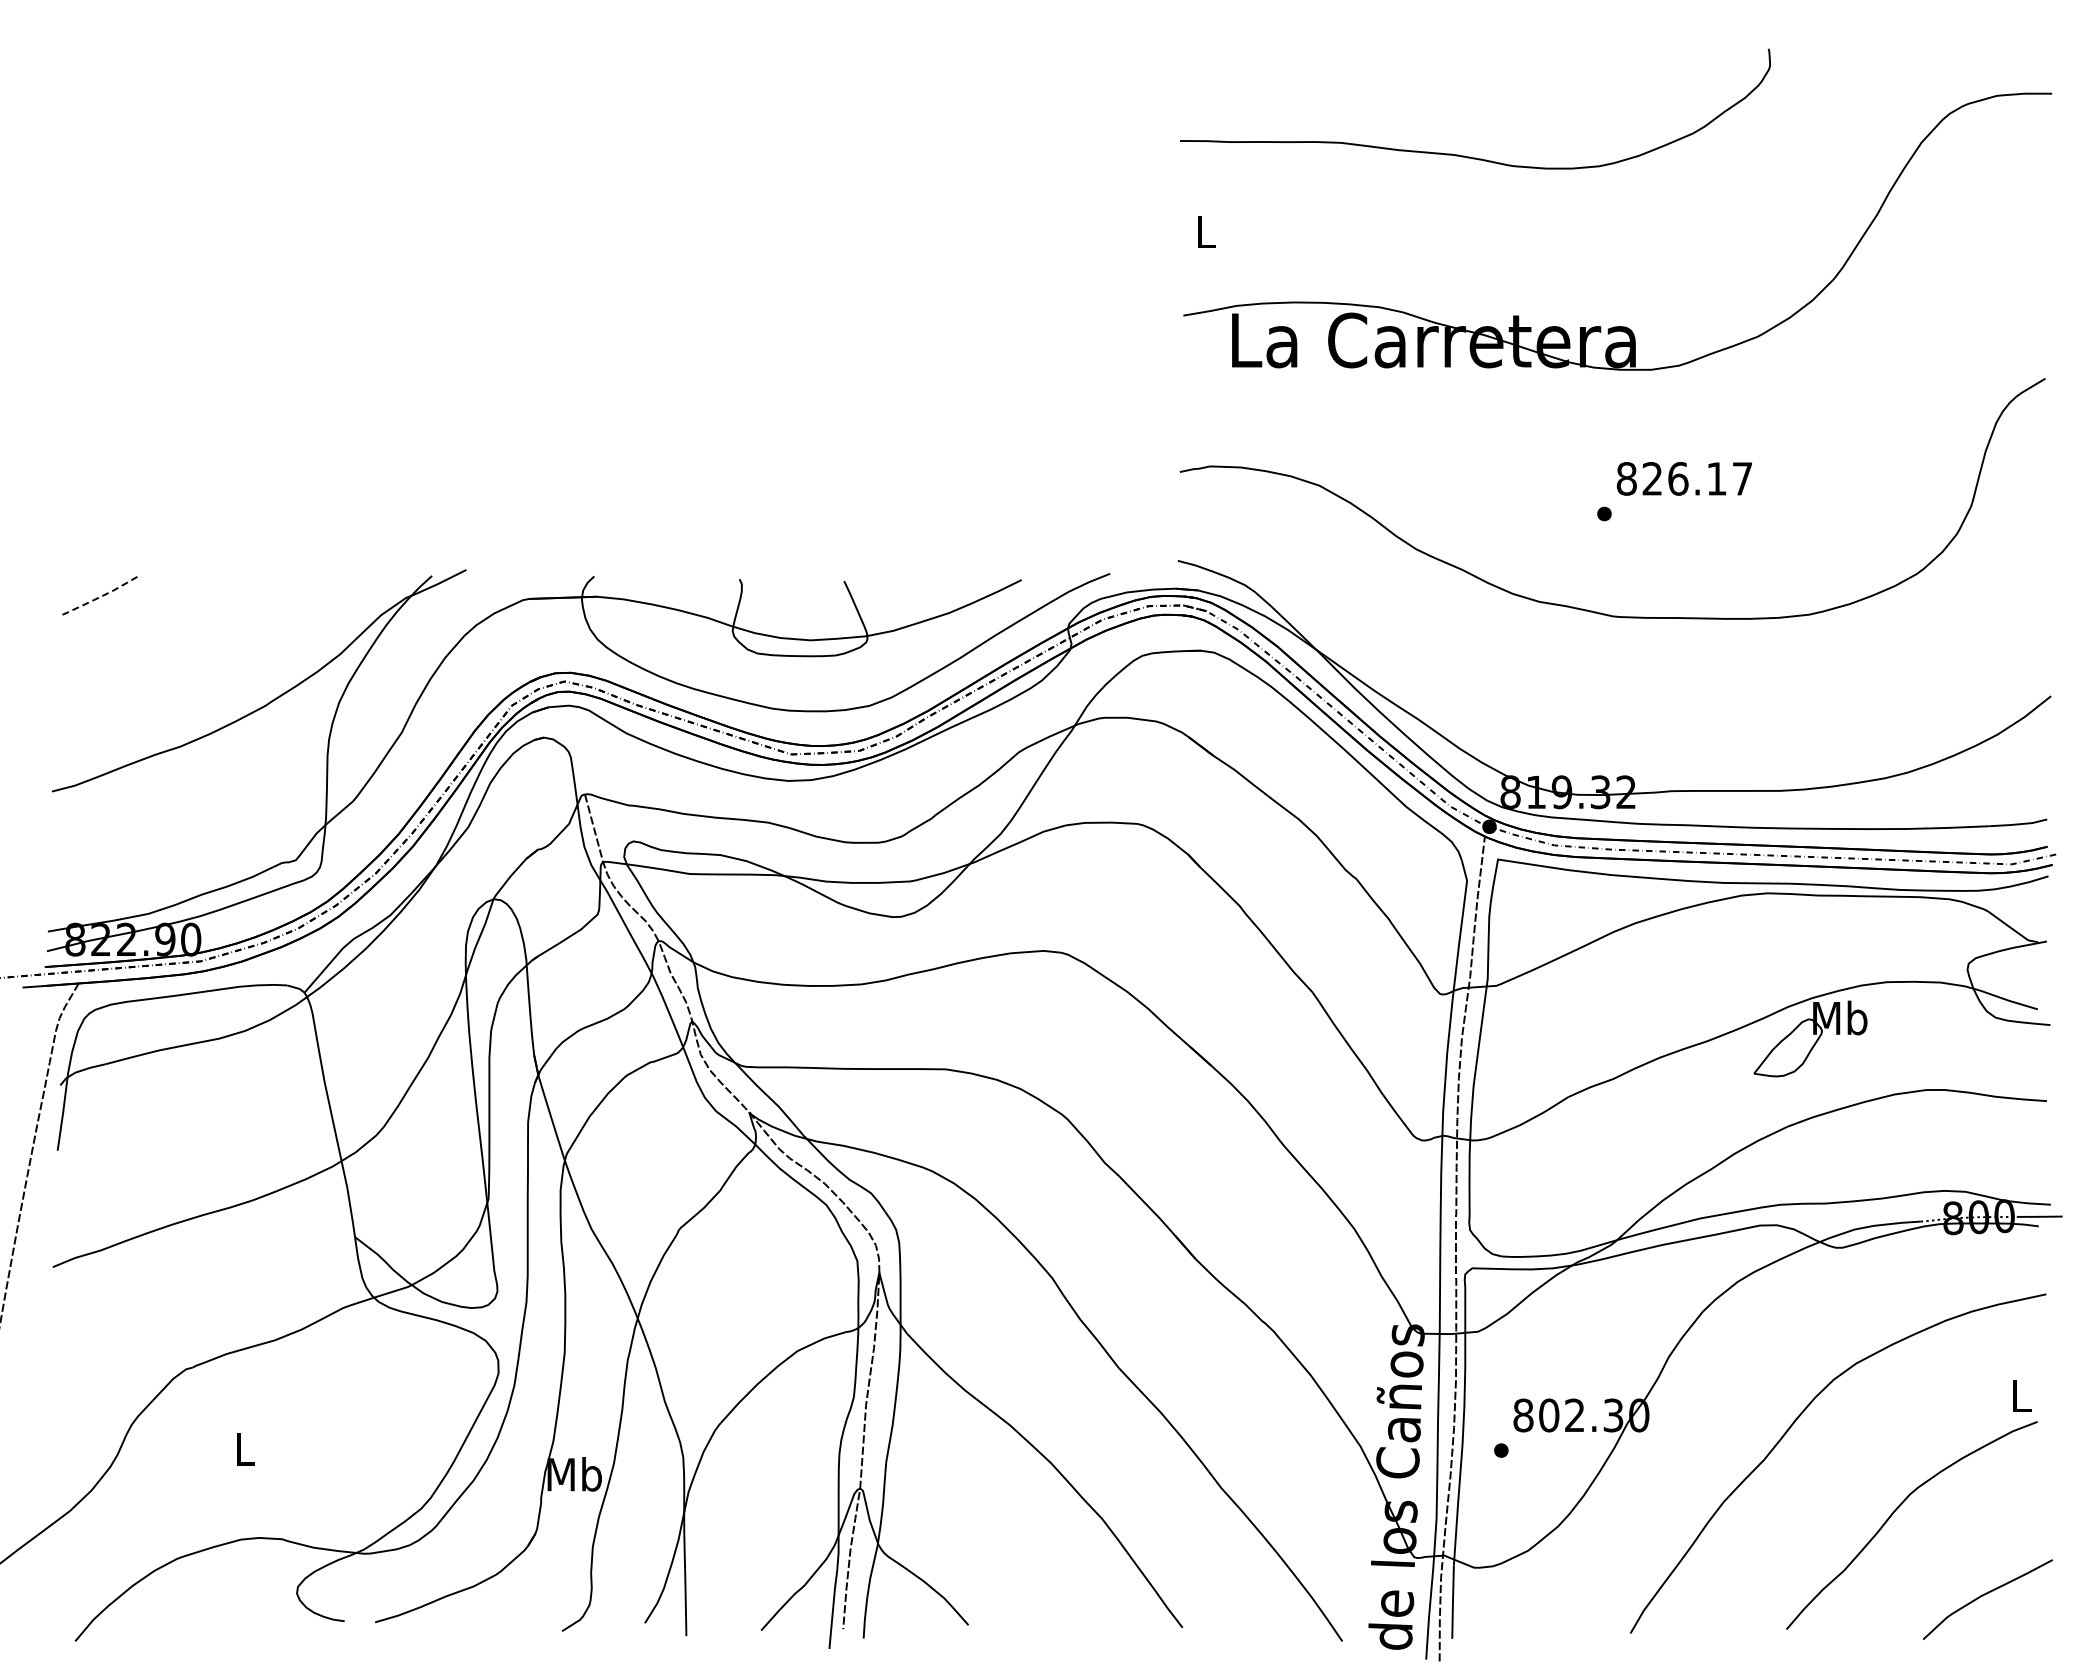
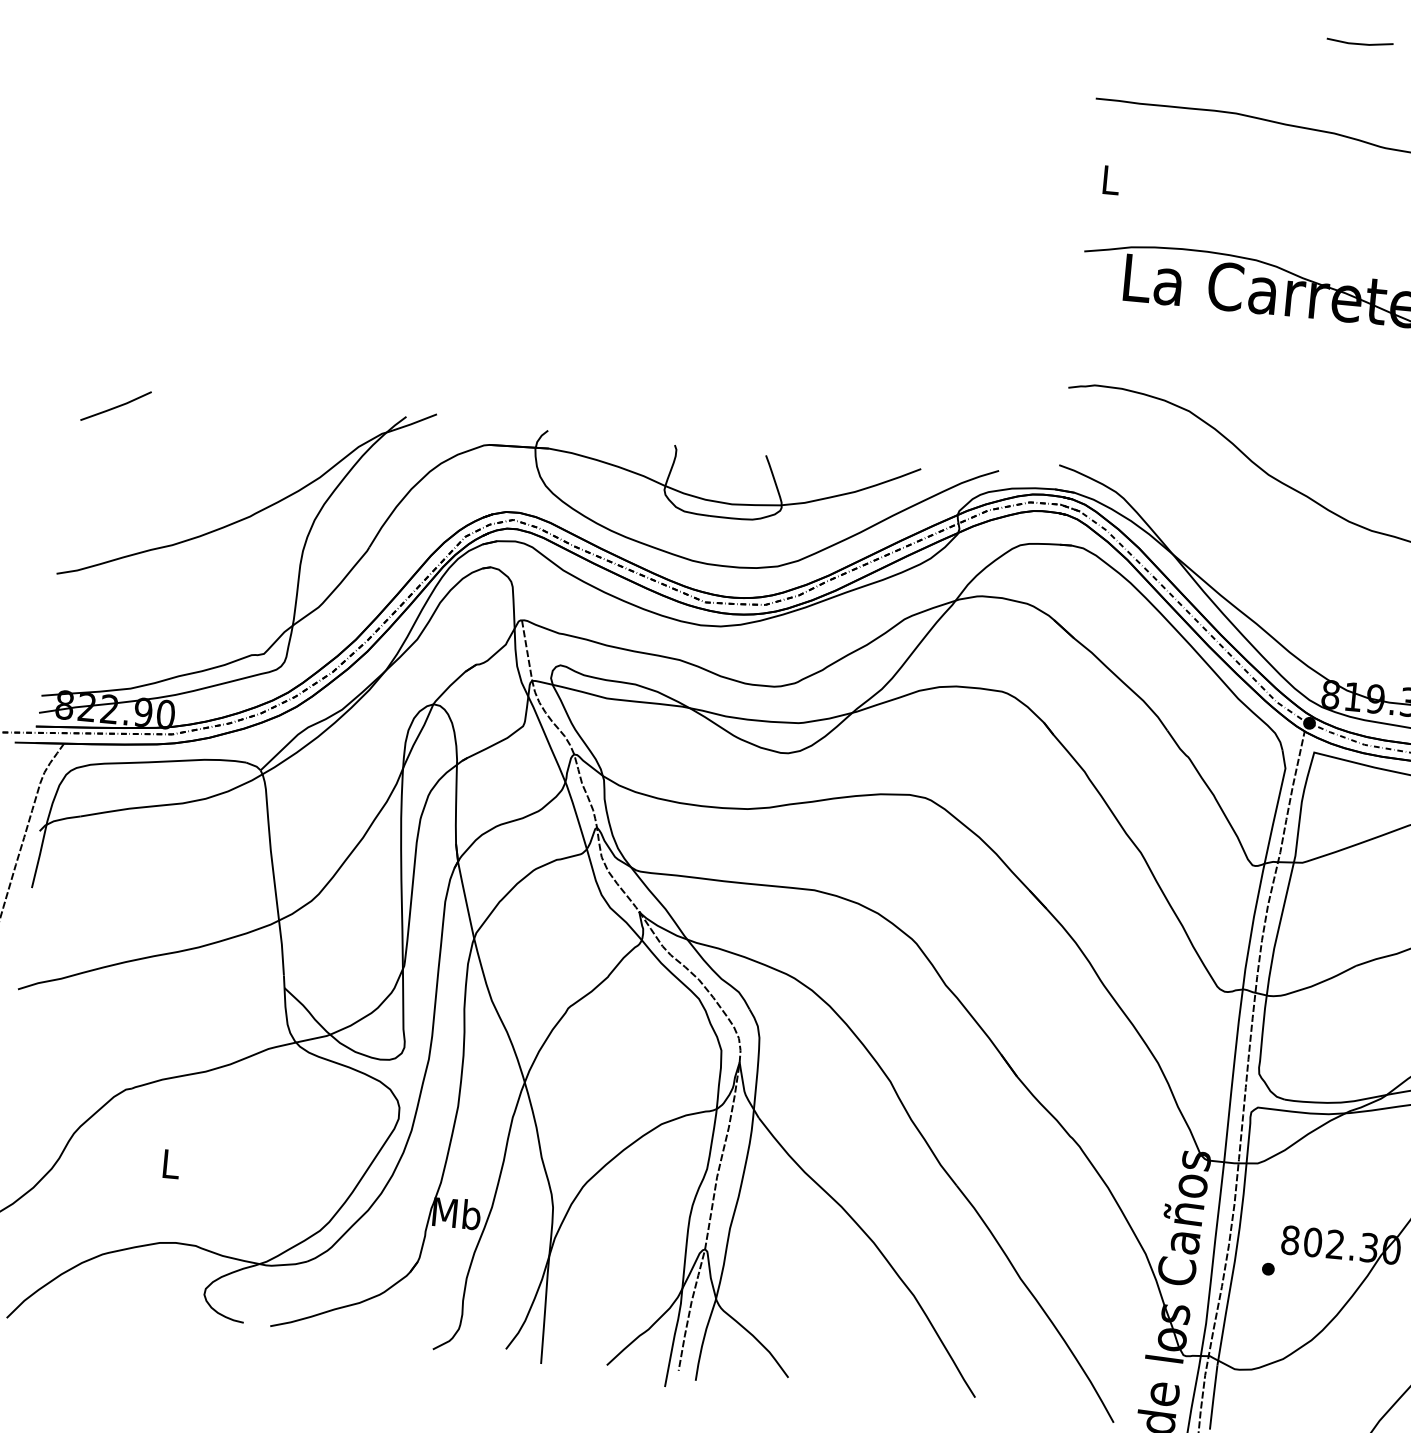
line: (1473, 50) -> (1359, 43), added
line: (102, 595) -> (116, 406), dashed -> solid

